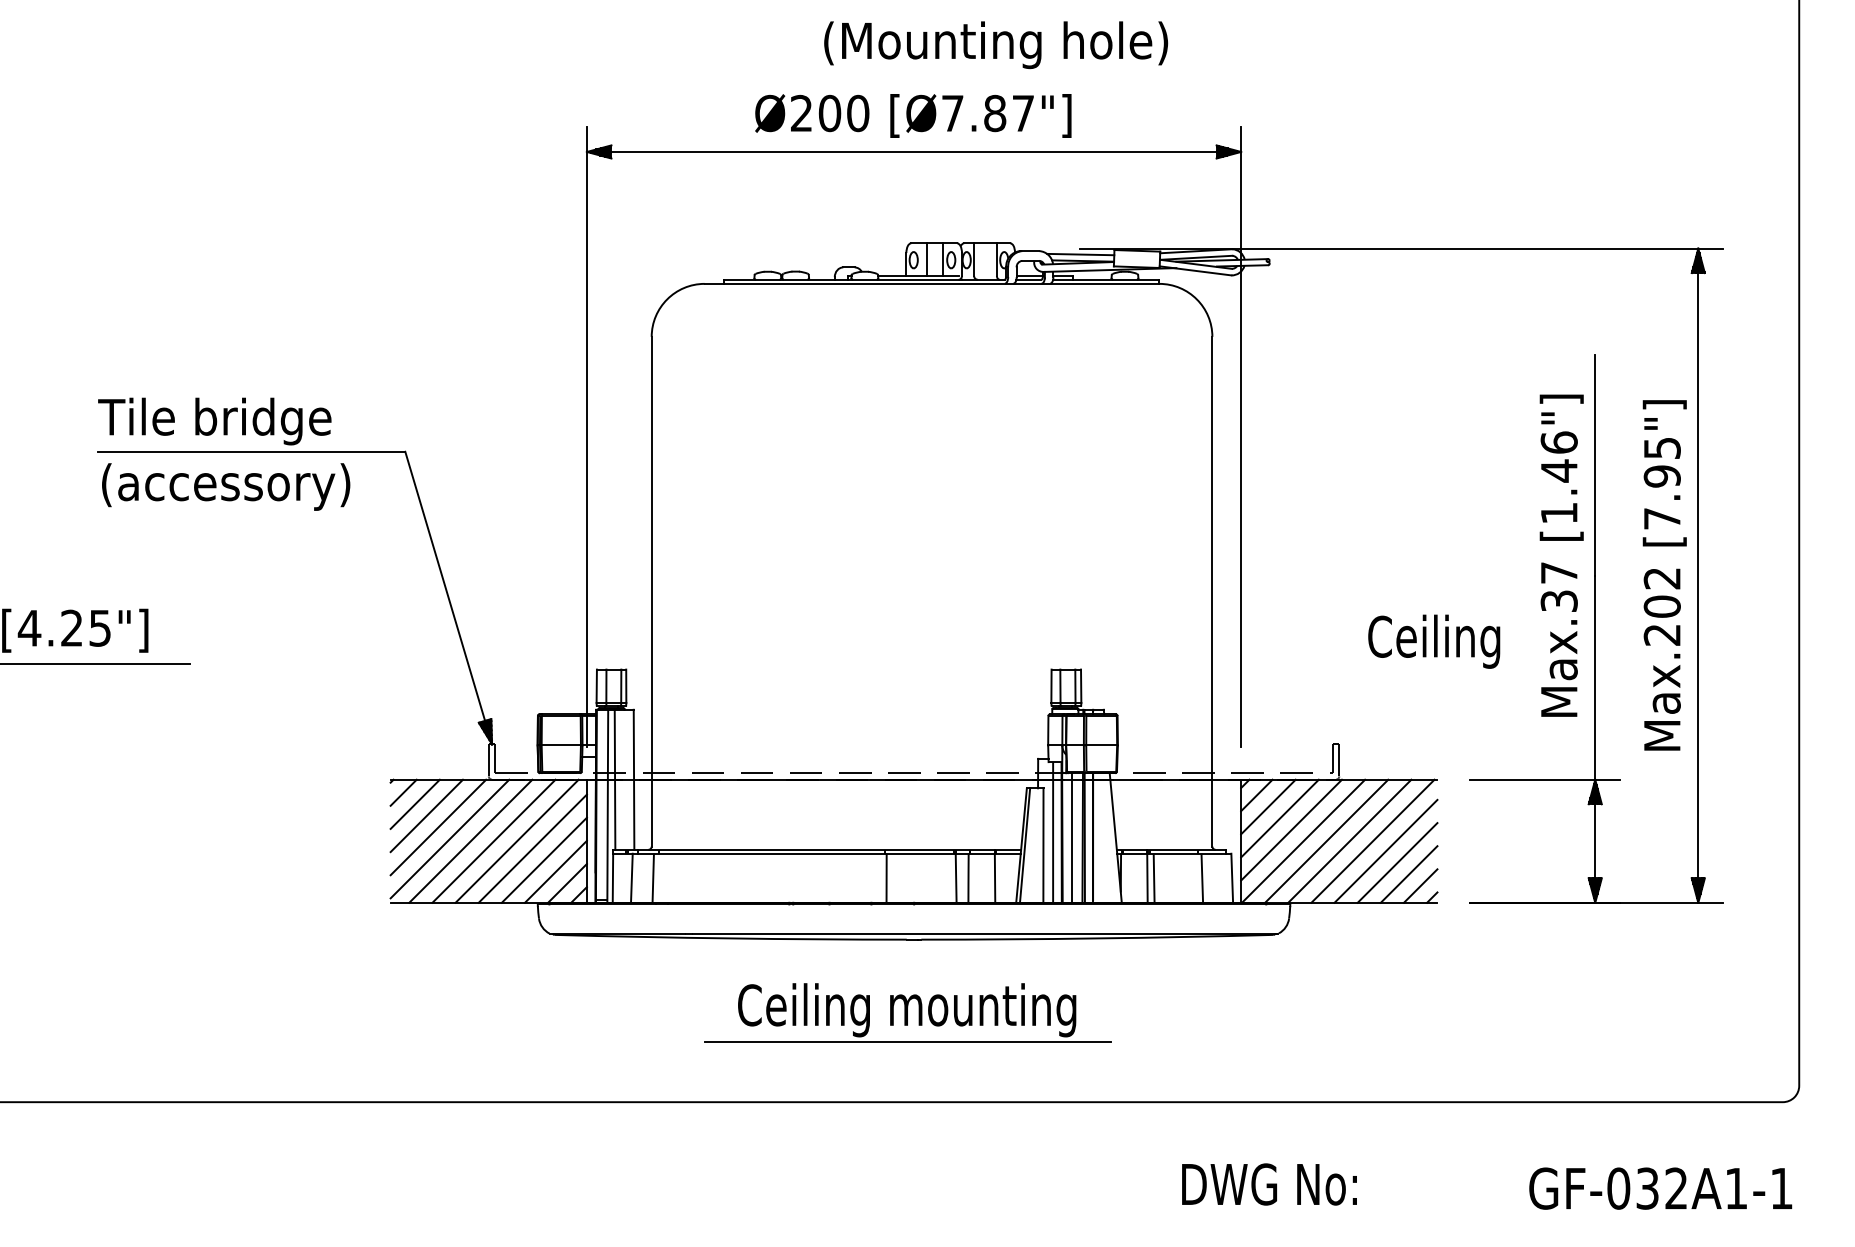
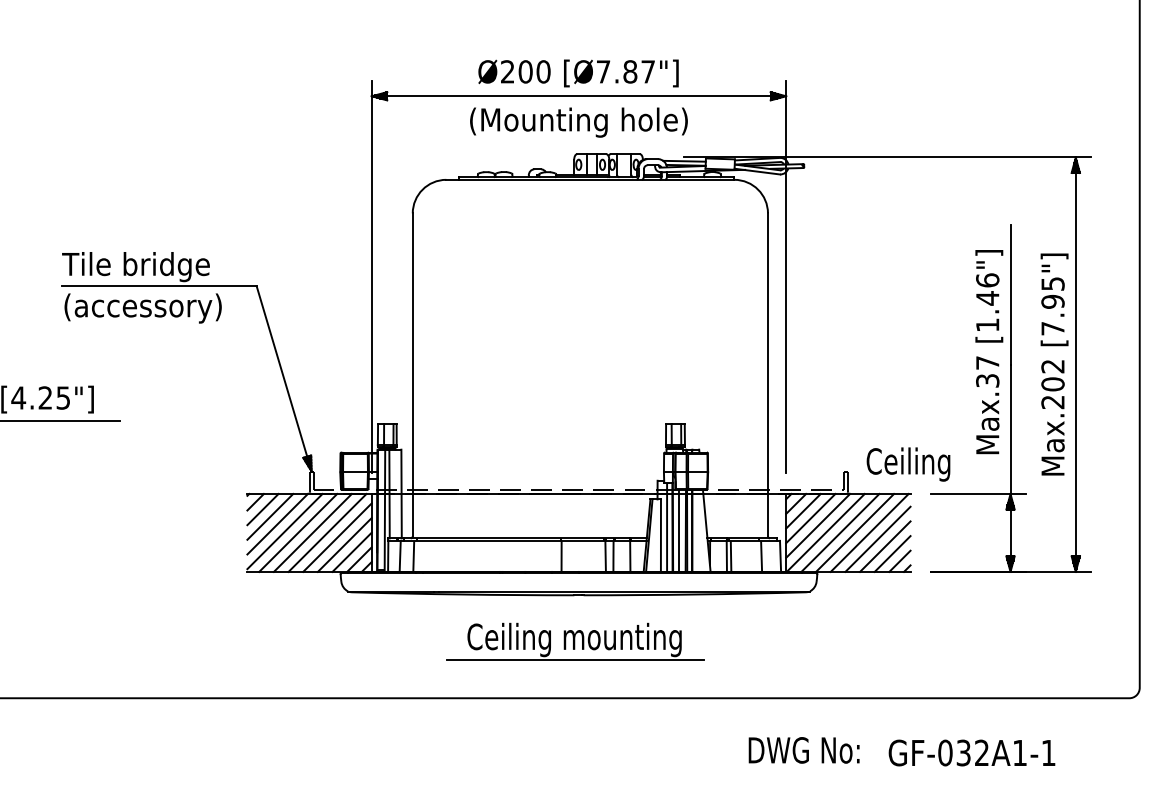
text: (995, 44) -> (578, 122), moved
text: (1434, 641) -> (908, 464), moved
text: (1659, 1187) -> (971, 752), moved

